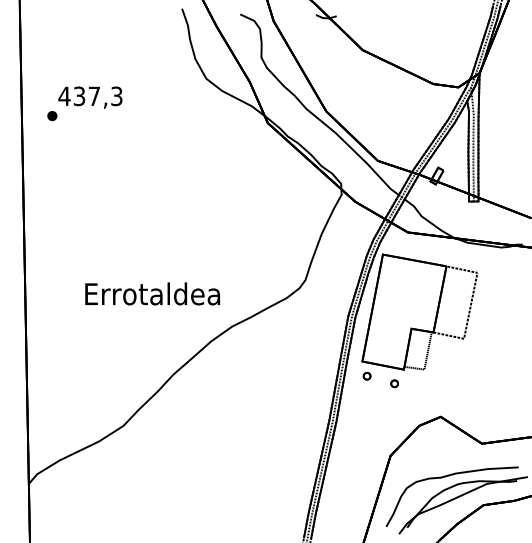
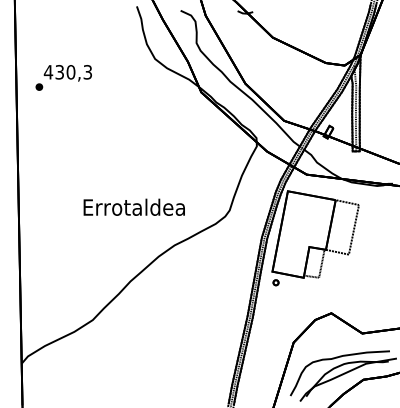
text: (94, 96) -> (71, 72), 437,3 -> 430,3
text: (152, 293) -> (134, 207), moved
part: (394, 383) -> (296, 288), removed

